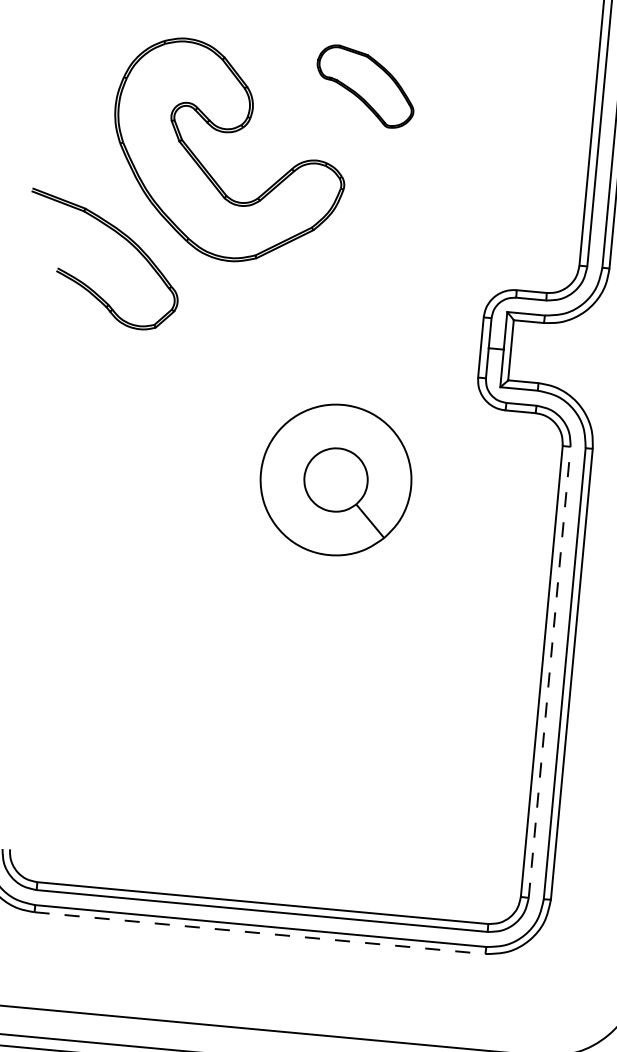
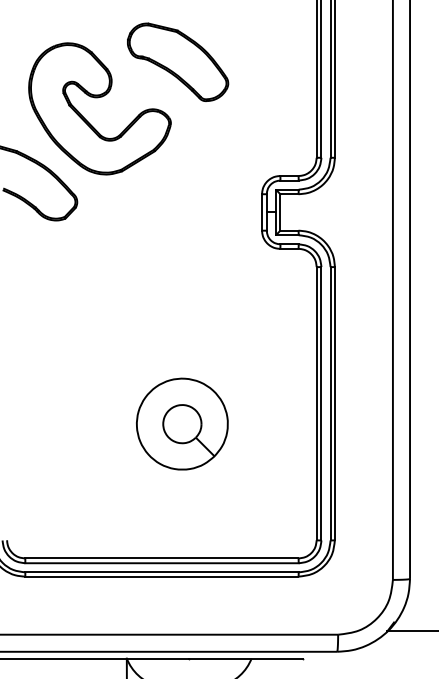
part: (366, 85) -> (178, 61), size x1.67
part: (336, 478) -> (182, 423), moved
line: (549, 671) -> (321, 403), dashed -> solid
line: (259, 932) -> (161, 576), dashed -> solid

